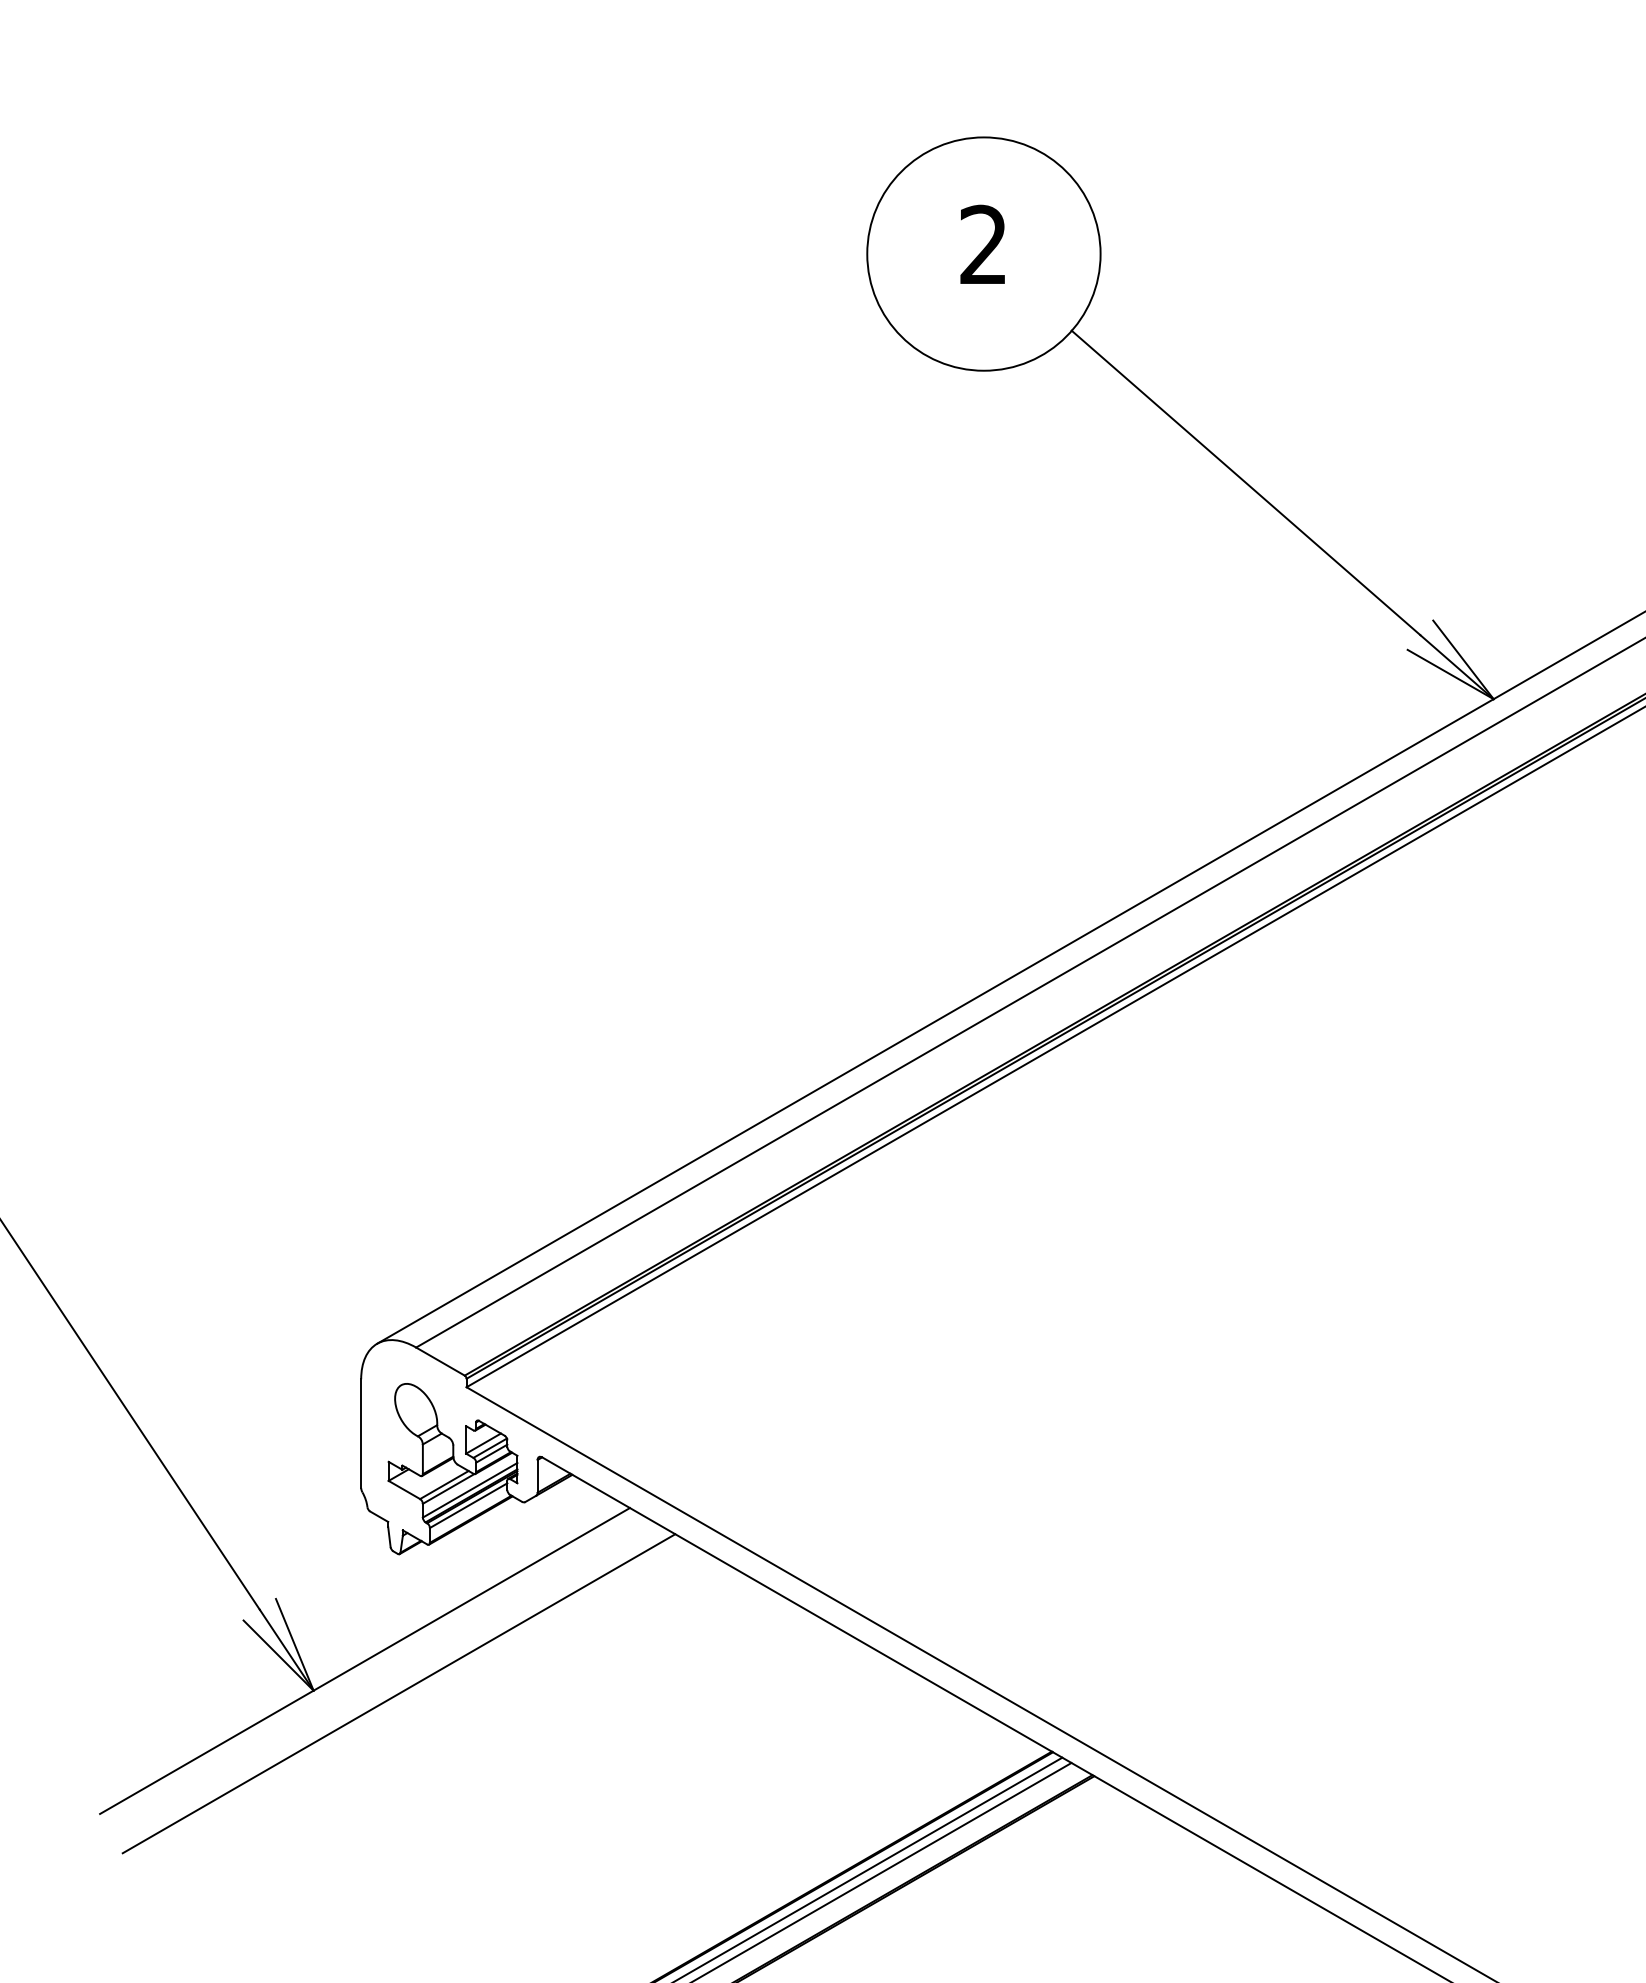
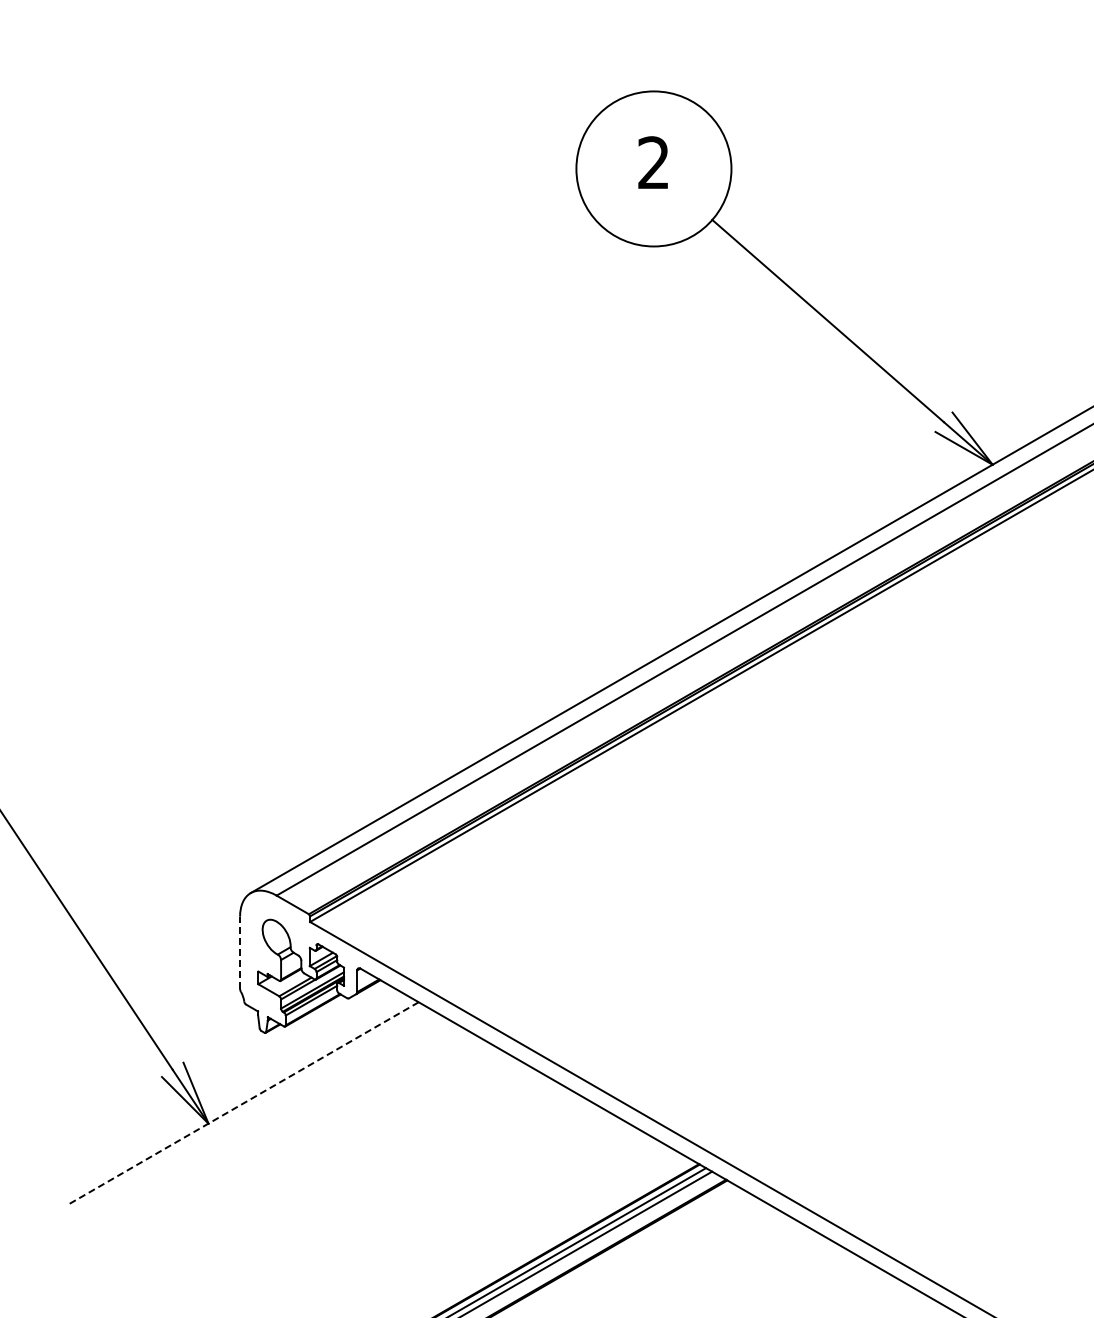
line: (361, 1433) -> (240, 952), solid -> dashed
line: (364, 1661) -> (242, 1104), solid -> dashed
line: (397, 1693) -> (264, 1125), removed

